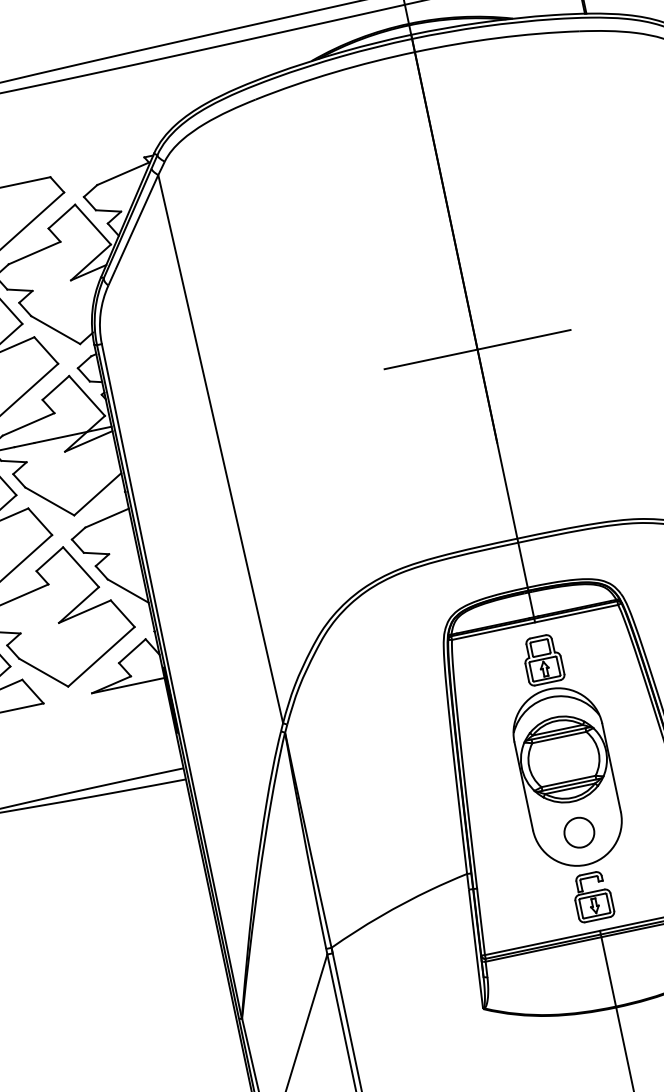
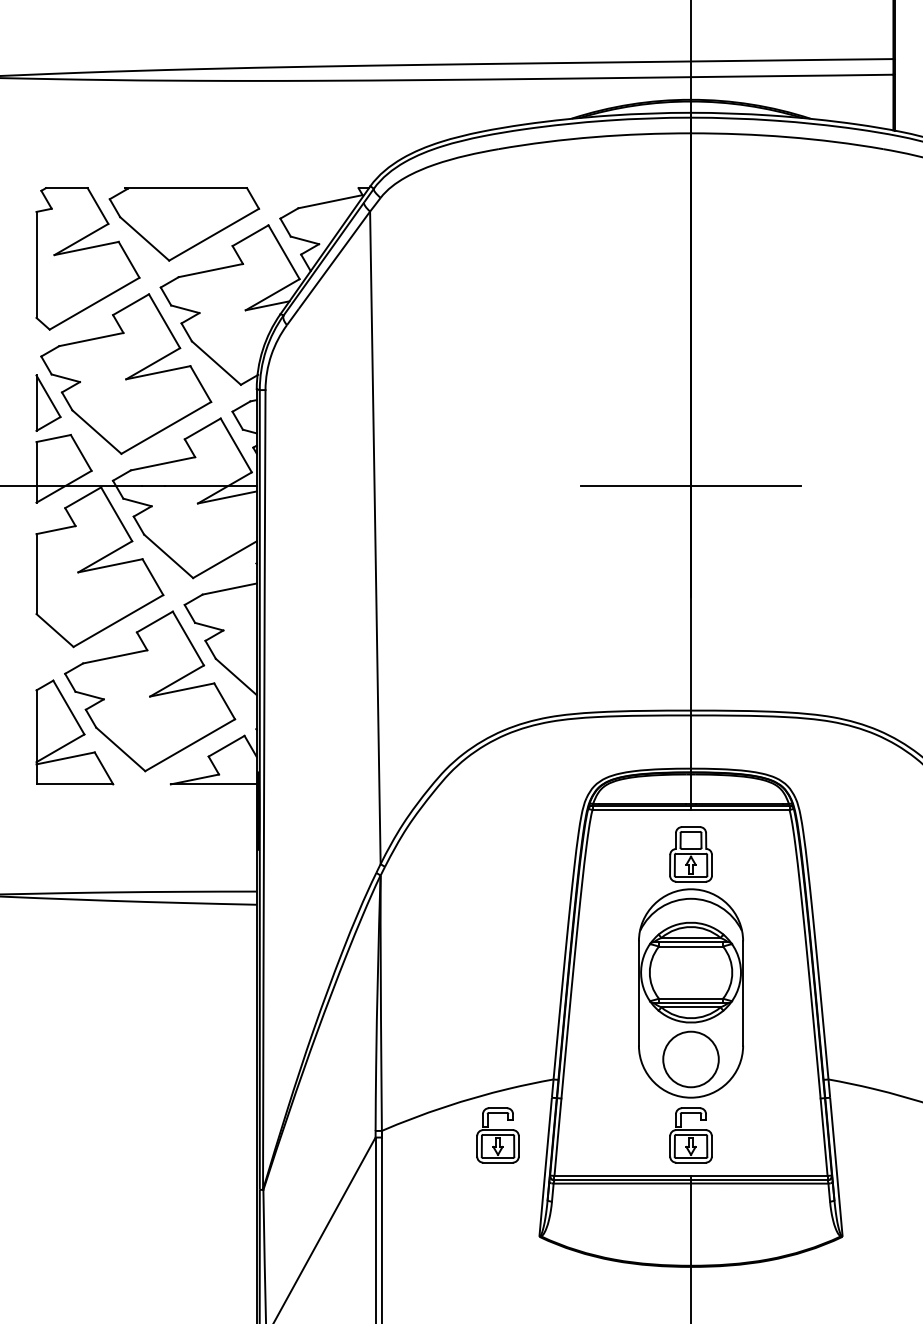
circle: (578, 832) -> (690, 1059), size x1.6
part: (429, 931) -> (497, 1135), added

